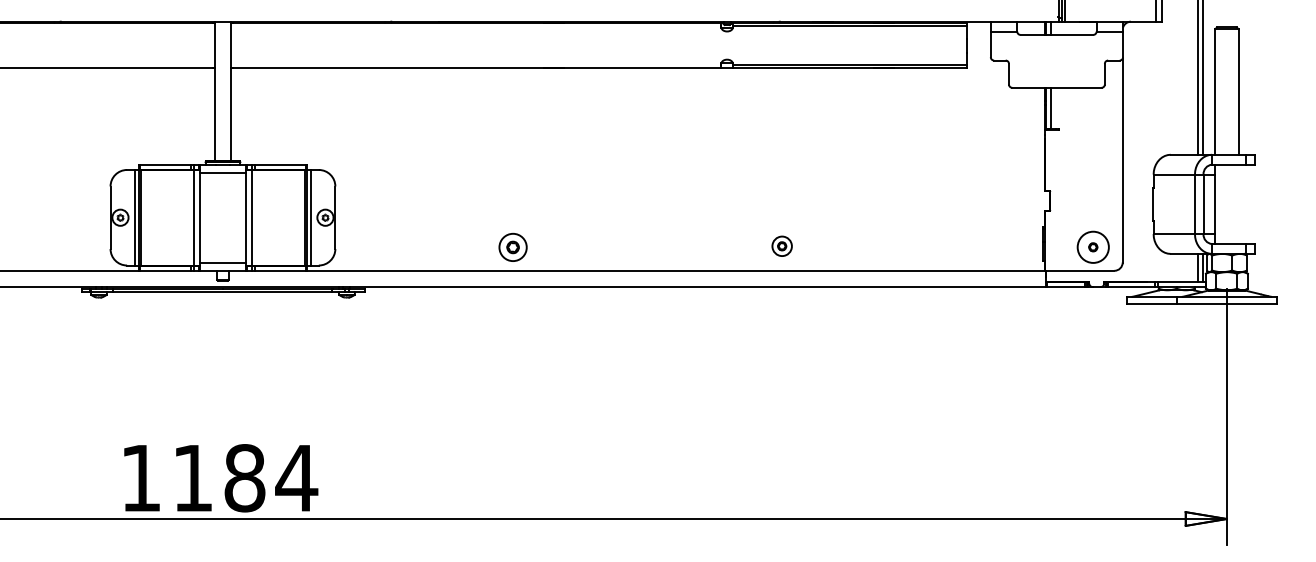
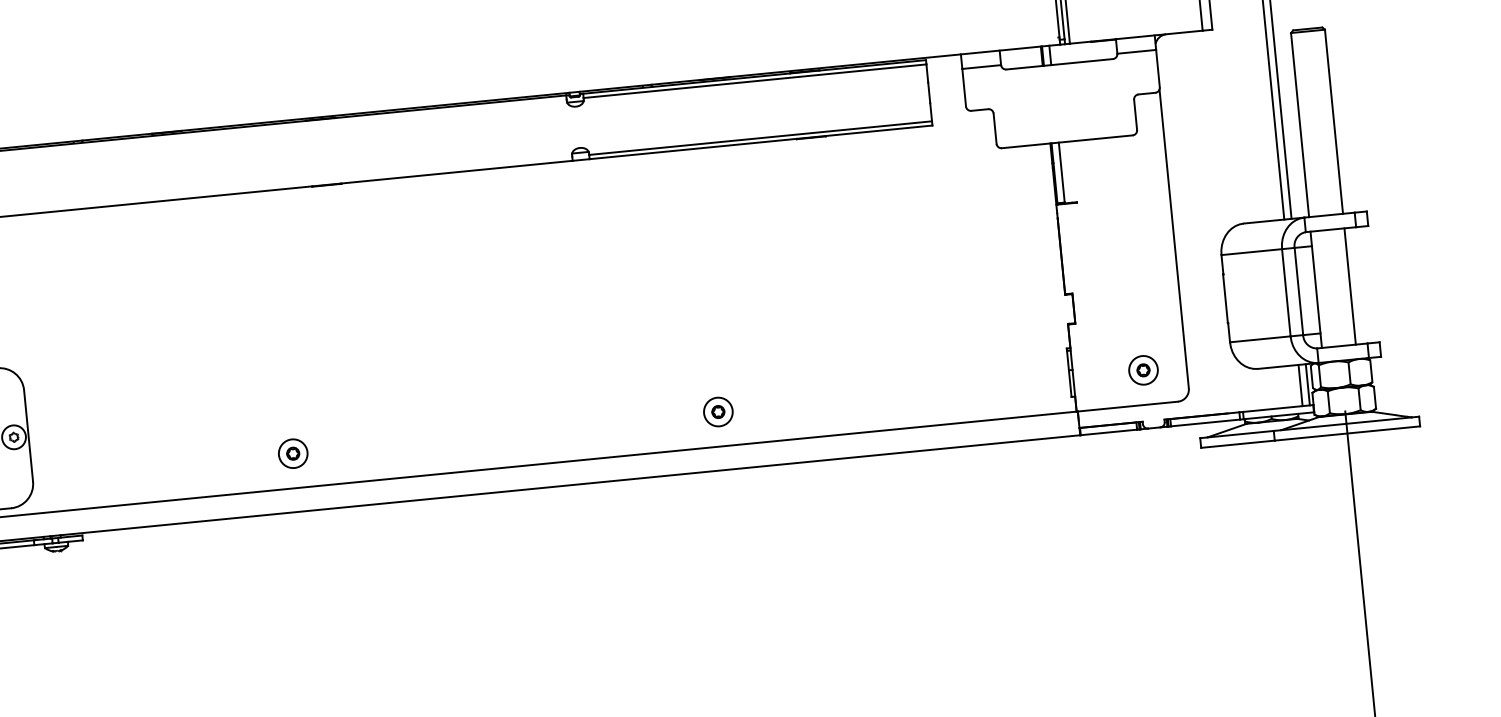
line: (1238, 204) -> (1350, 286), added
part: (781, 245) -> (717, 410), moved
part: (512, 246) -> (292, 452), size x0.71
circle: (1093, 247) -> (1143, 370), size x0.62

